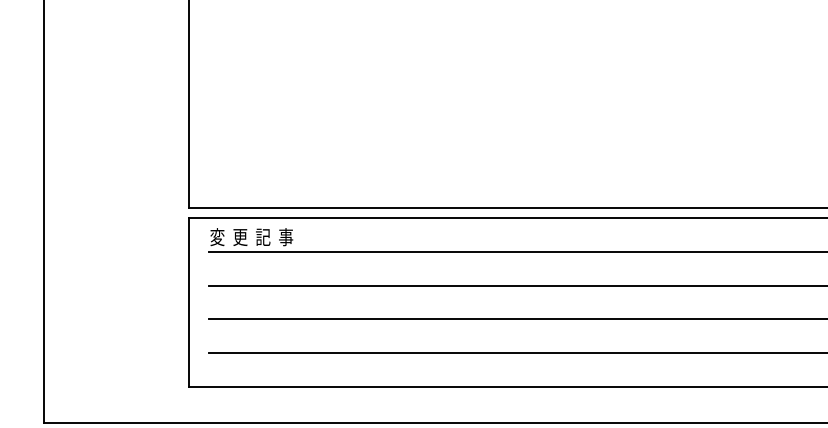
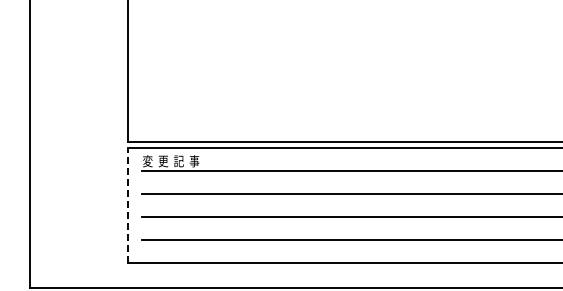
line: (189, 302) -> (128, 205), solid -> dashed

